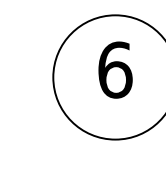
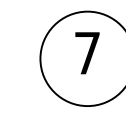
text: (115, 69) -> (87, 52), 6 -> 7

